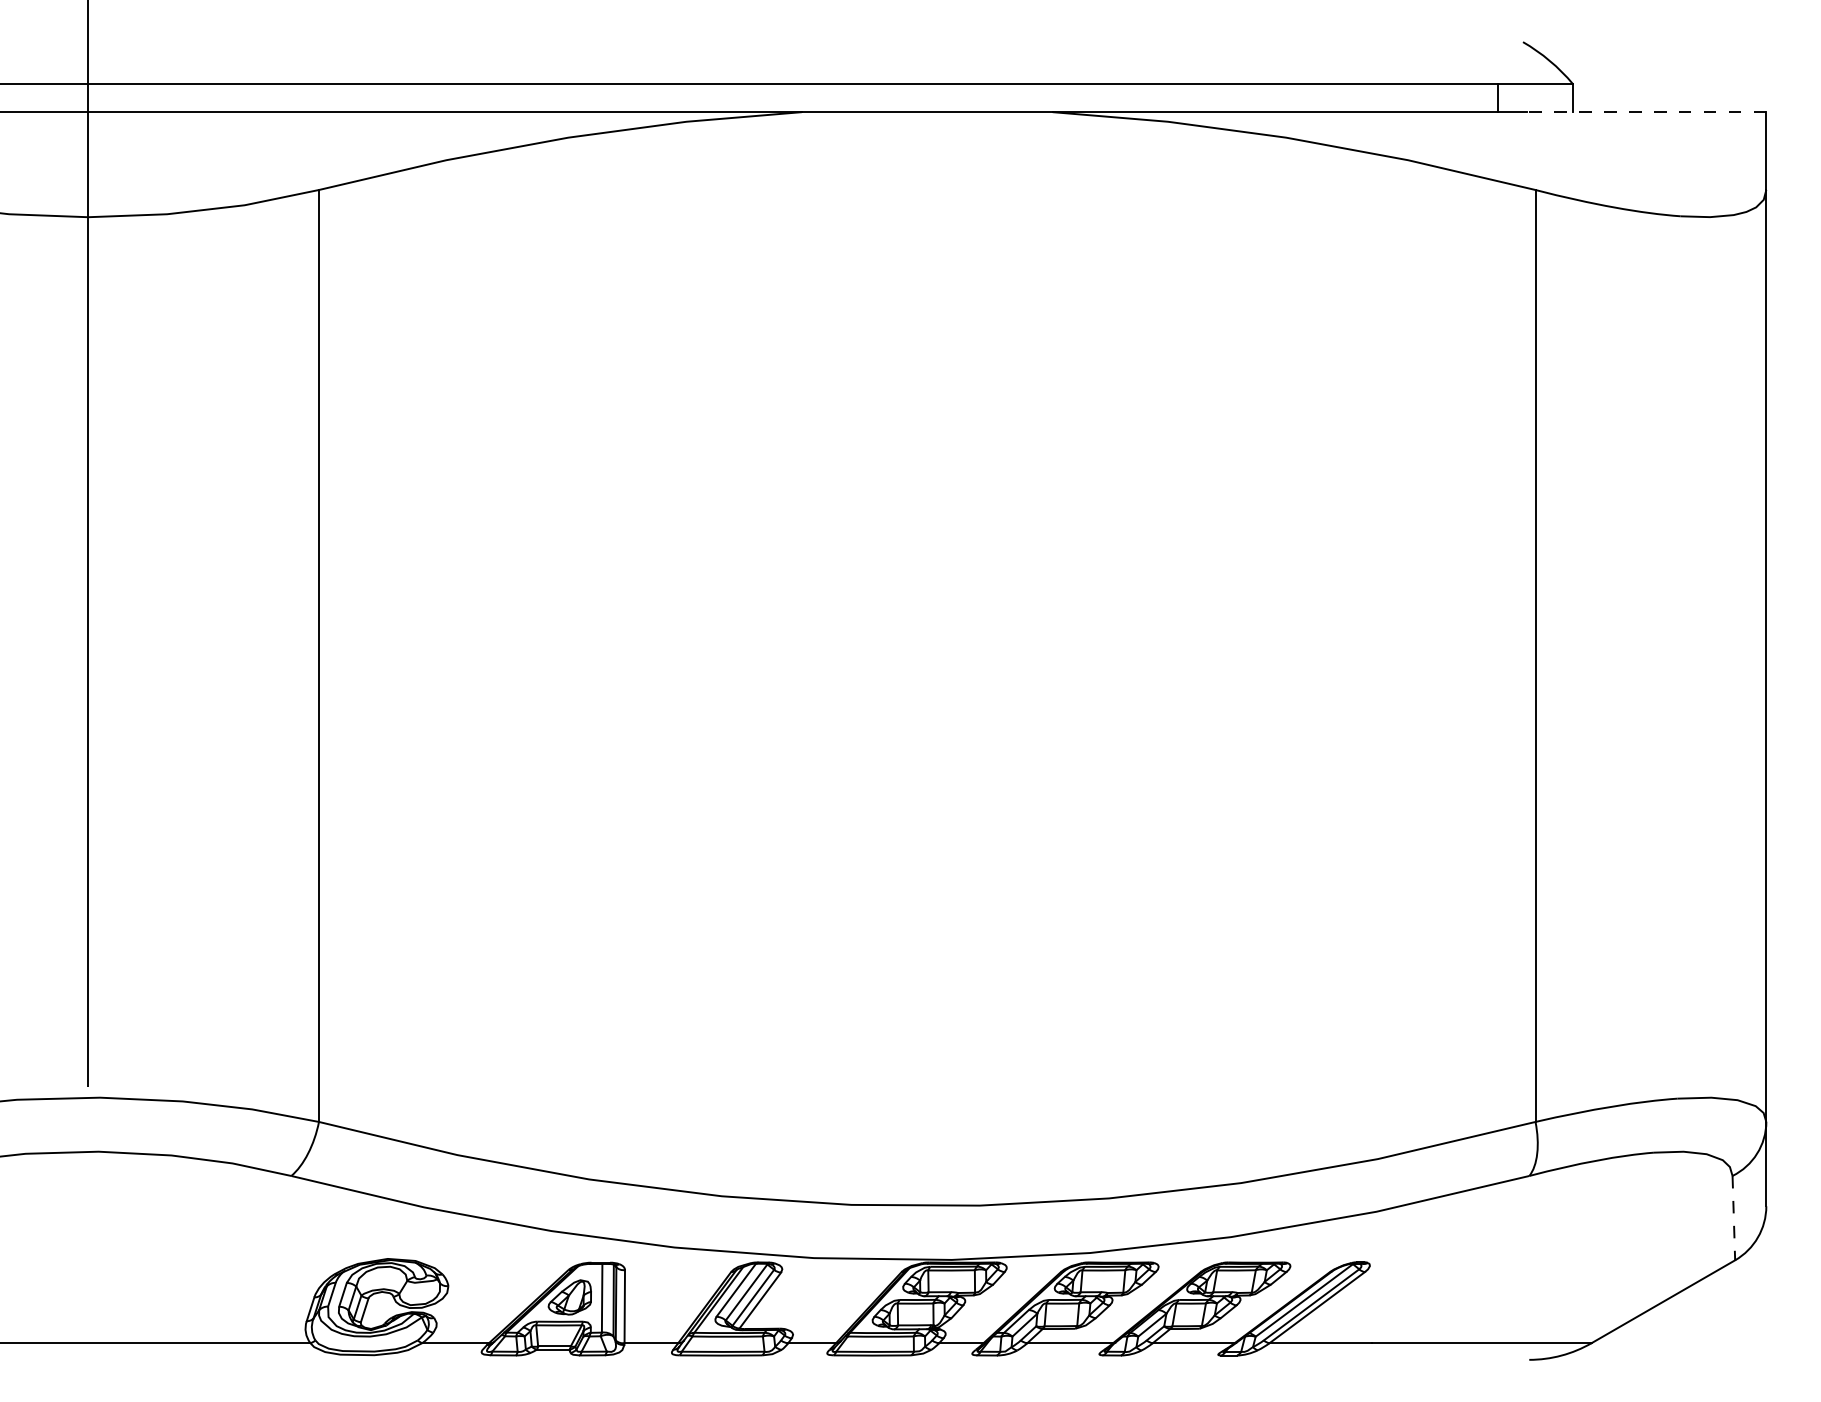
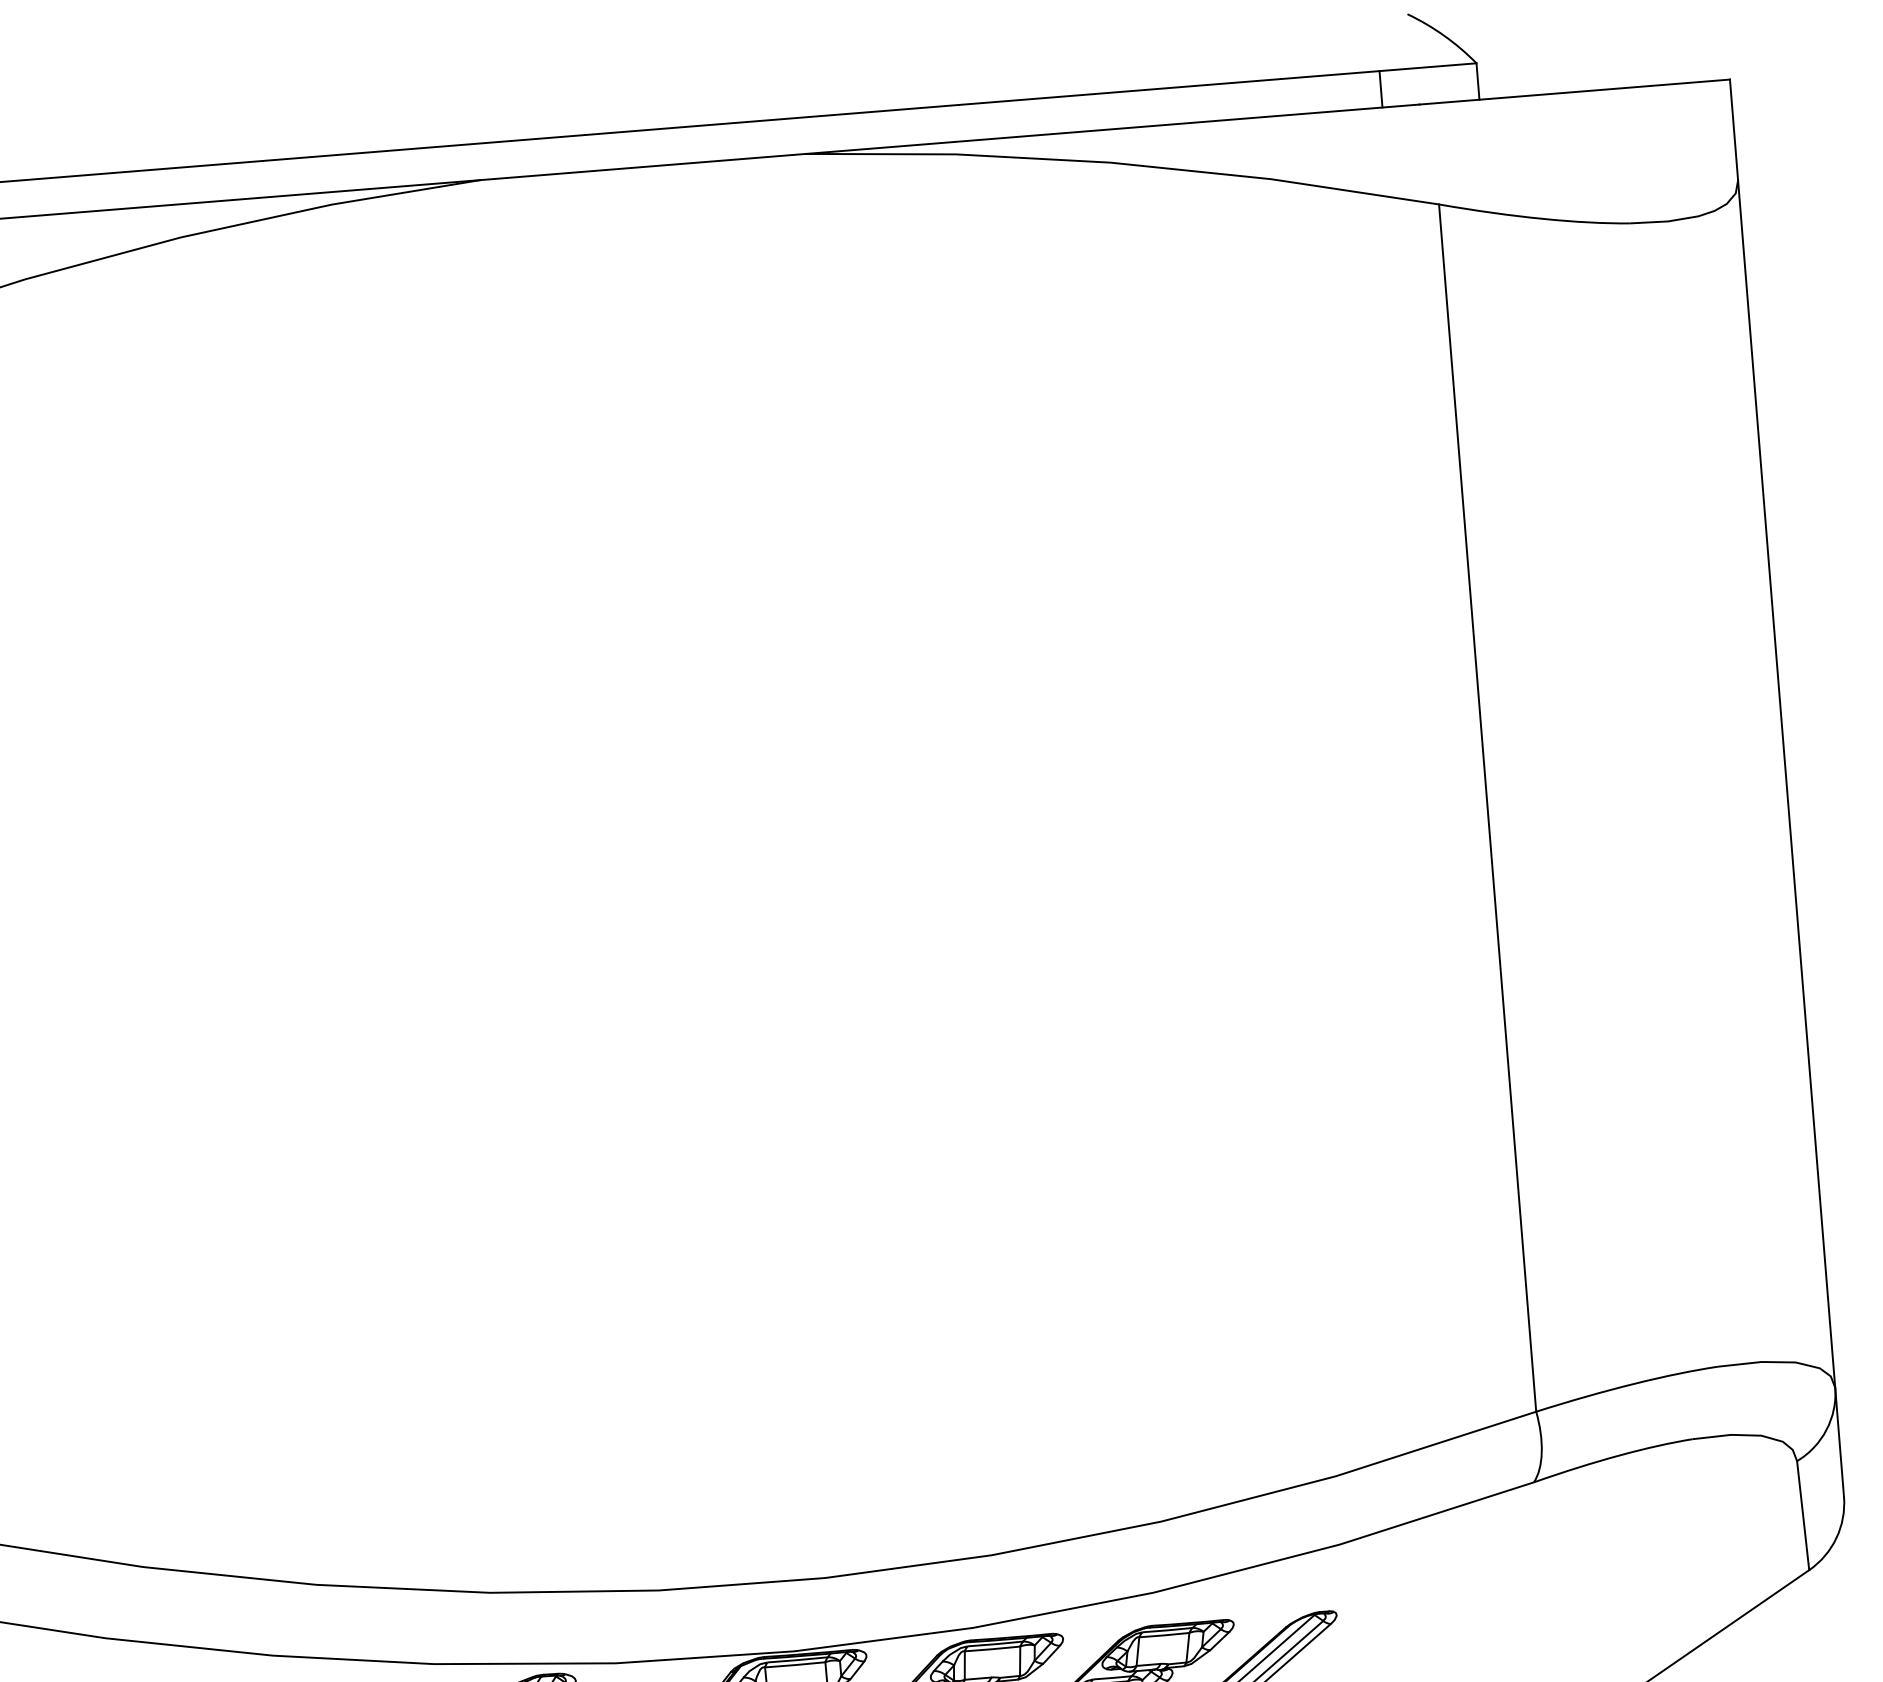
line: (1646, 112) -> (1574, 92), dashed -> solid
line: (1733, 1218) -> (1802, 1516), dashed -> solid

